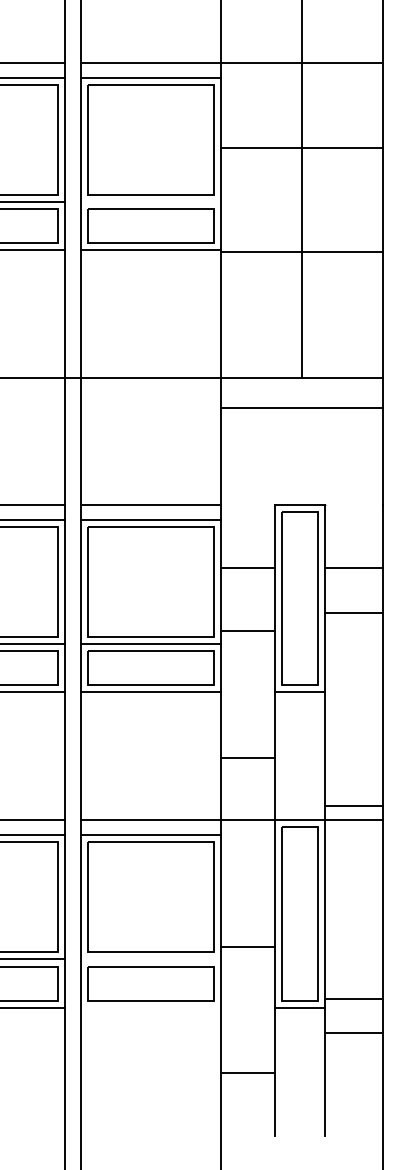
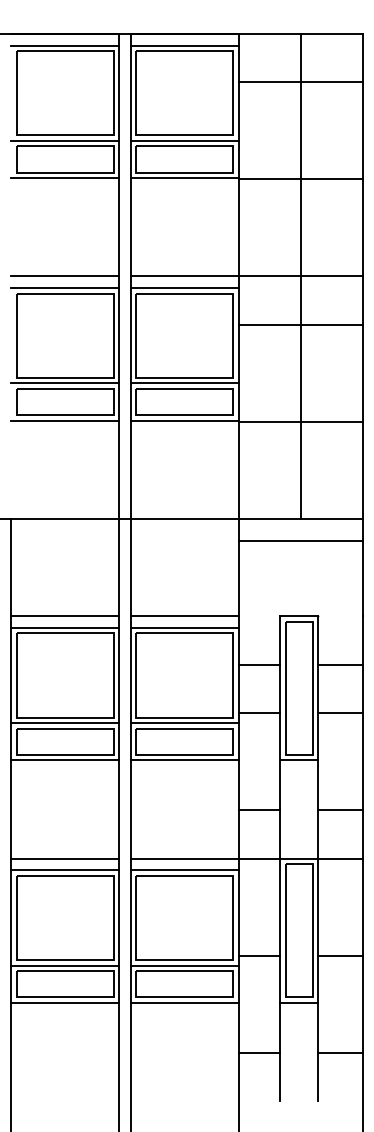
line: (301, 147) -> (300, 324), moved
line: (150, 202) -> (184, 383), added
line: (353, 613) -> (340, 713), moved
line: (353, 805) -> (340, 810), moved
line: (150, 959) -> (184, 965), added
line: (353, 998) -> (340, 955), moved
line: (150, 1007) -> (184, 1002), added
line: (353, 1032) -> (340, 1052), moved

